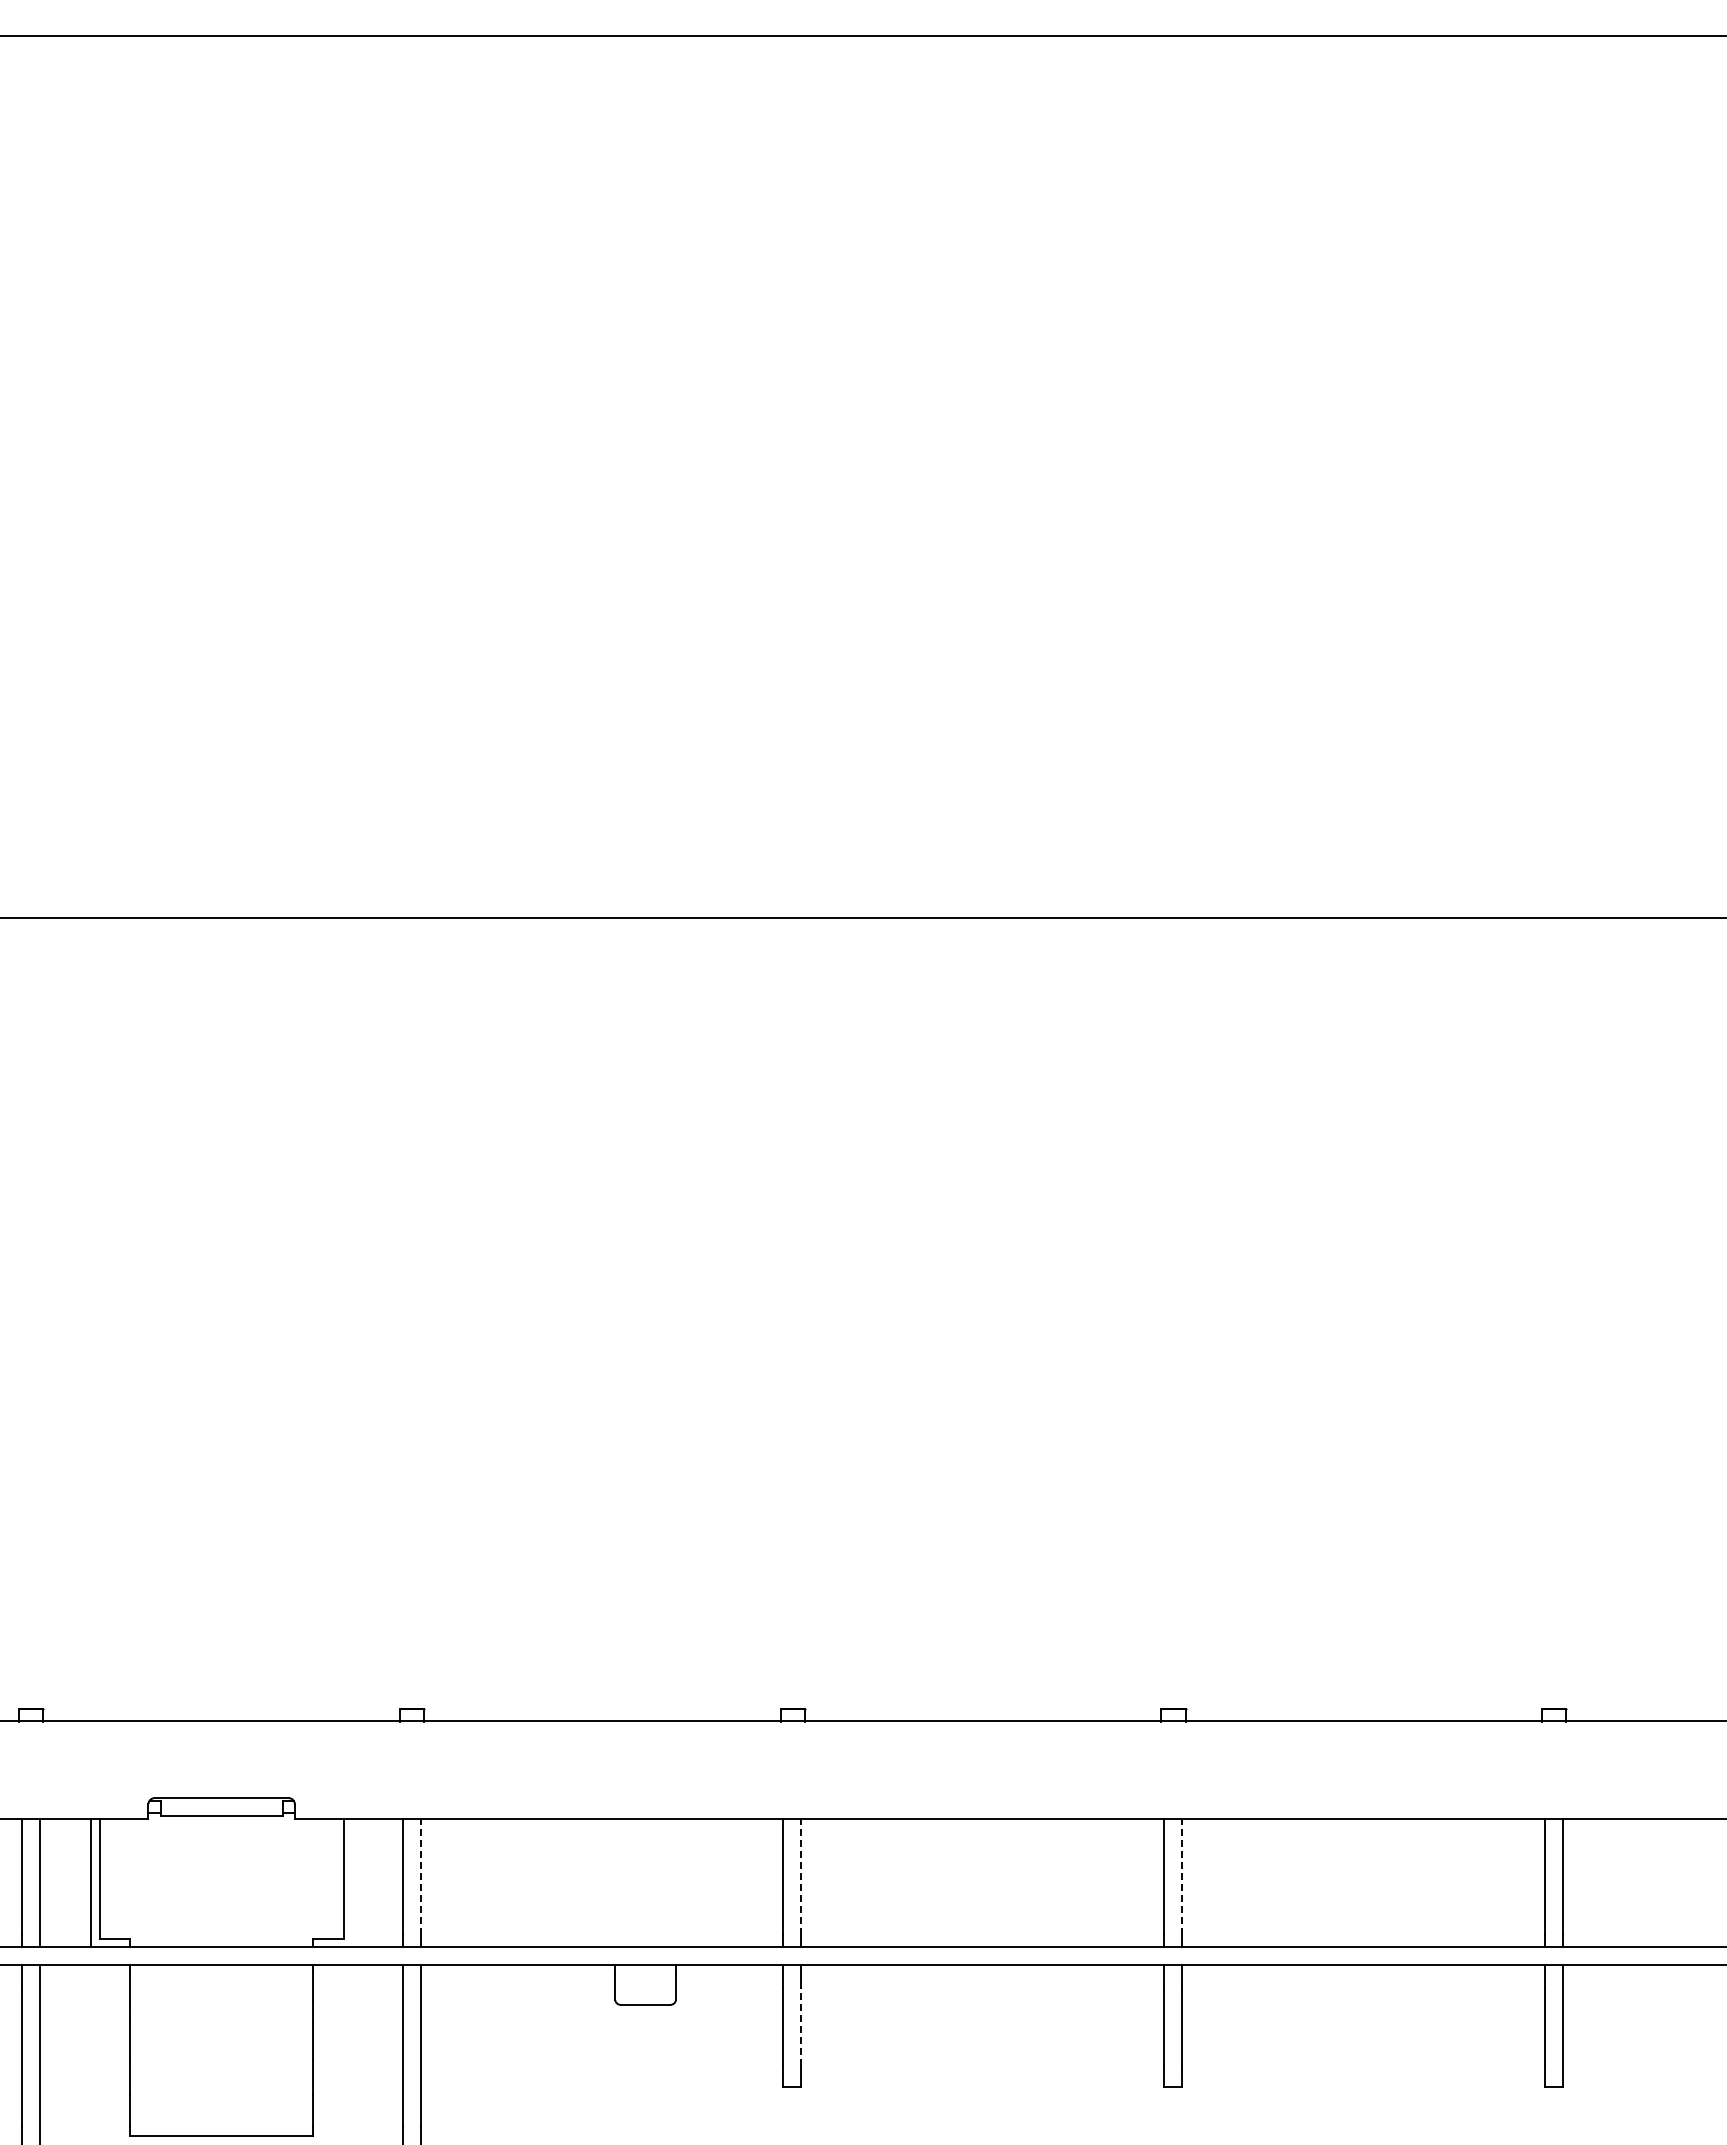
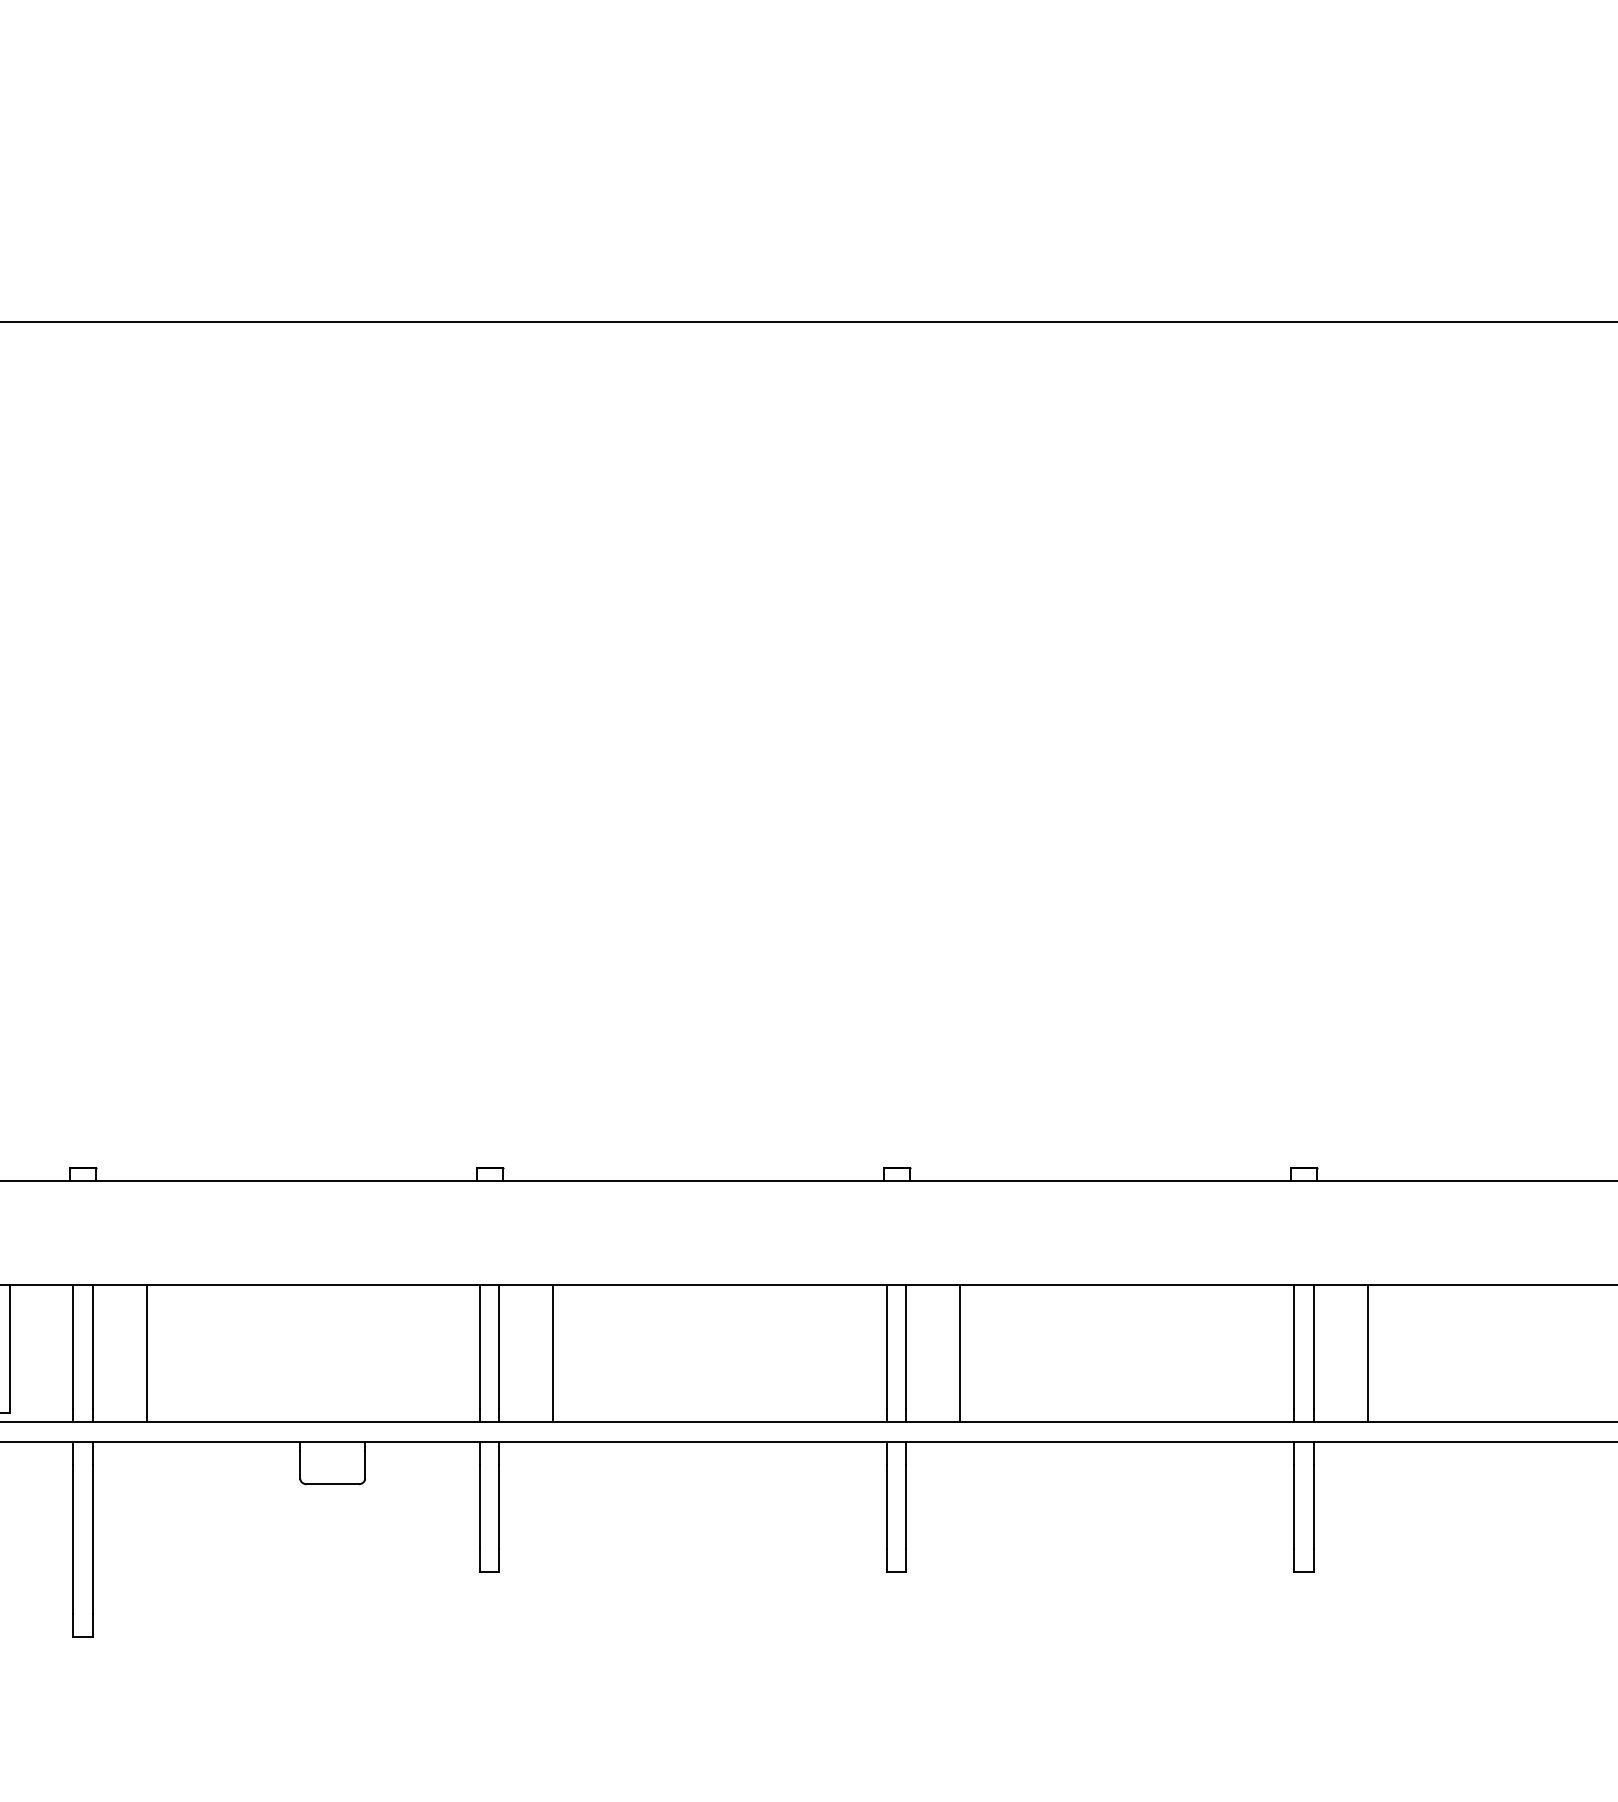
line: (421, 1876) -> (93, 1346), dashed -> solid
line: (801, 1876) -> (499, 1346), dashed -> solid
line: (1182, 1876) -> (906, 1346), dashed -> solid
line: (471, 1882) -> (146, 1353), added
line: (851, 1882) -> (552, 1353), added
line: (1232, 1882) -> (960, 1353), added
line: (1613, 1882) -> (1367, 1353), added
line: (801, 2025) -> (499, 1506), dashed -> solid

